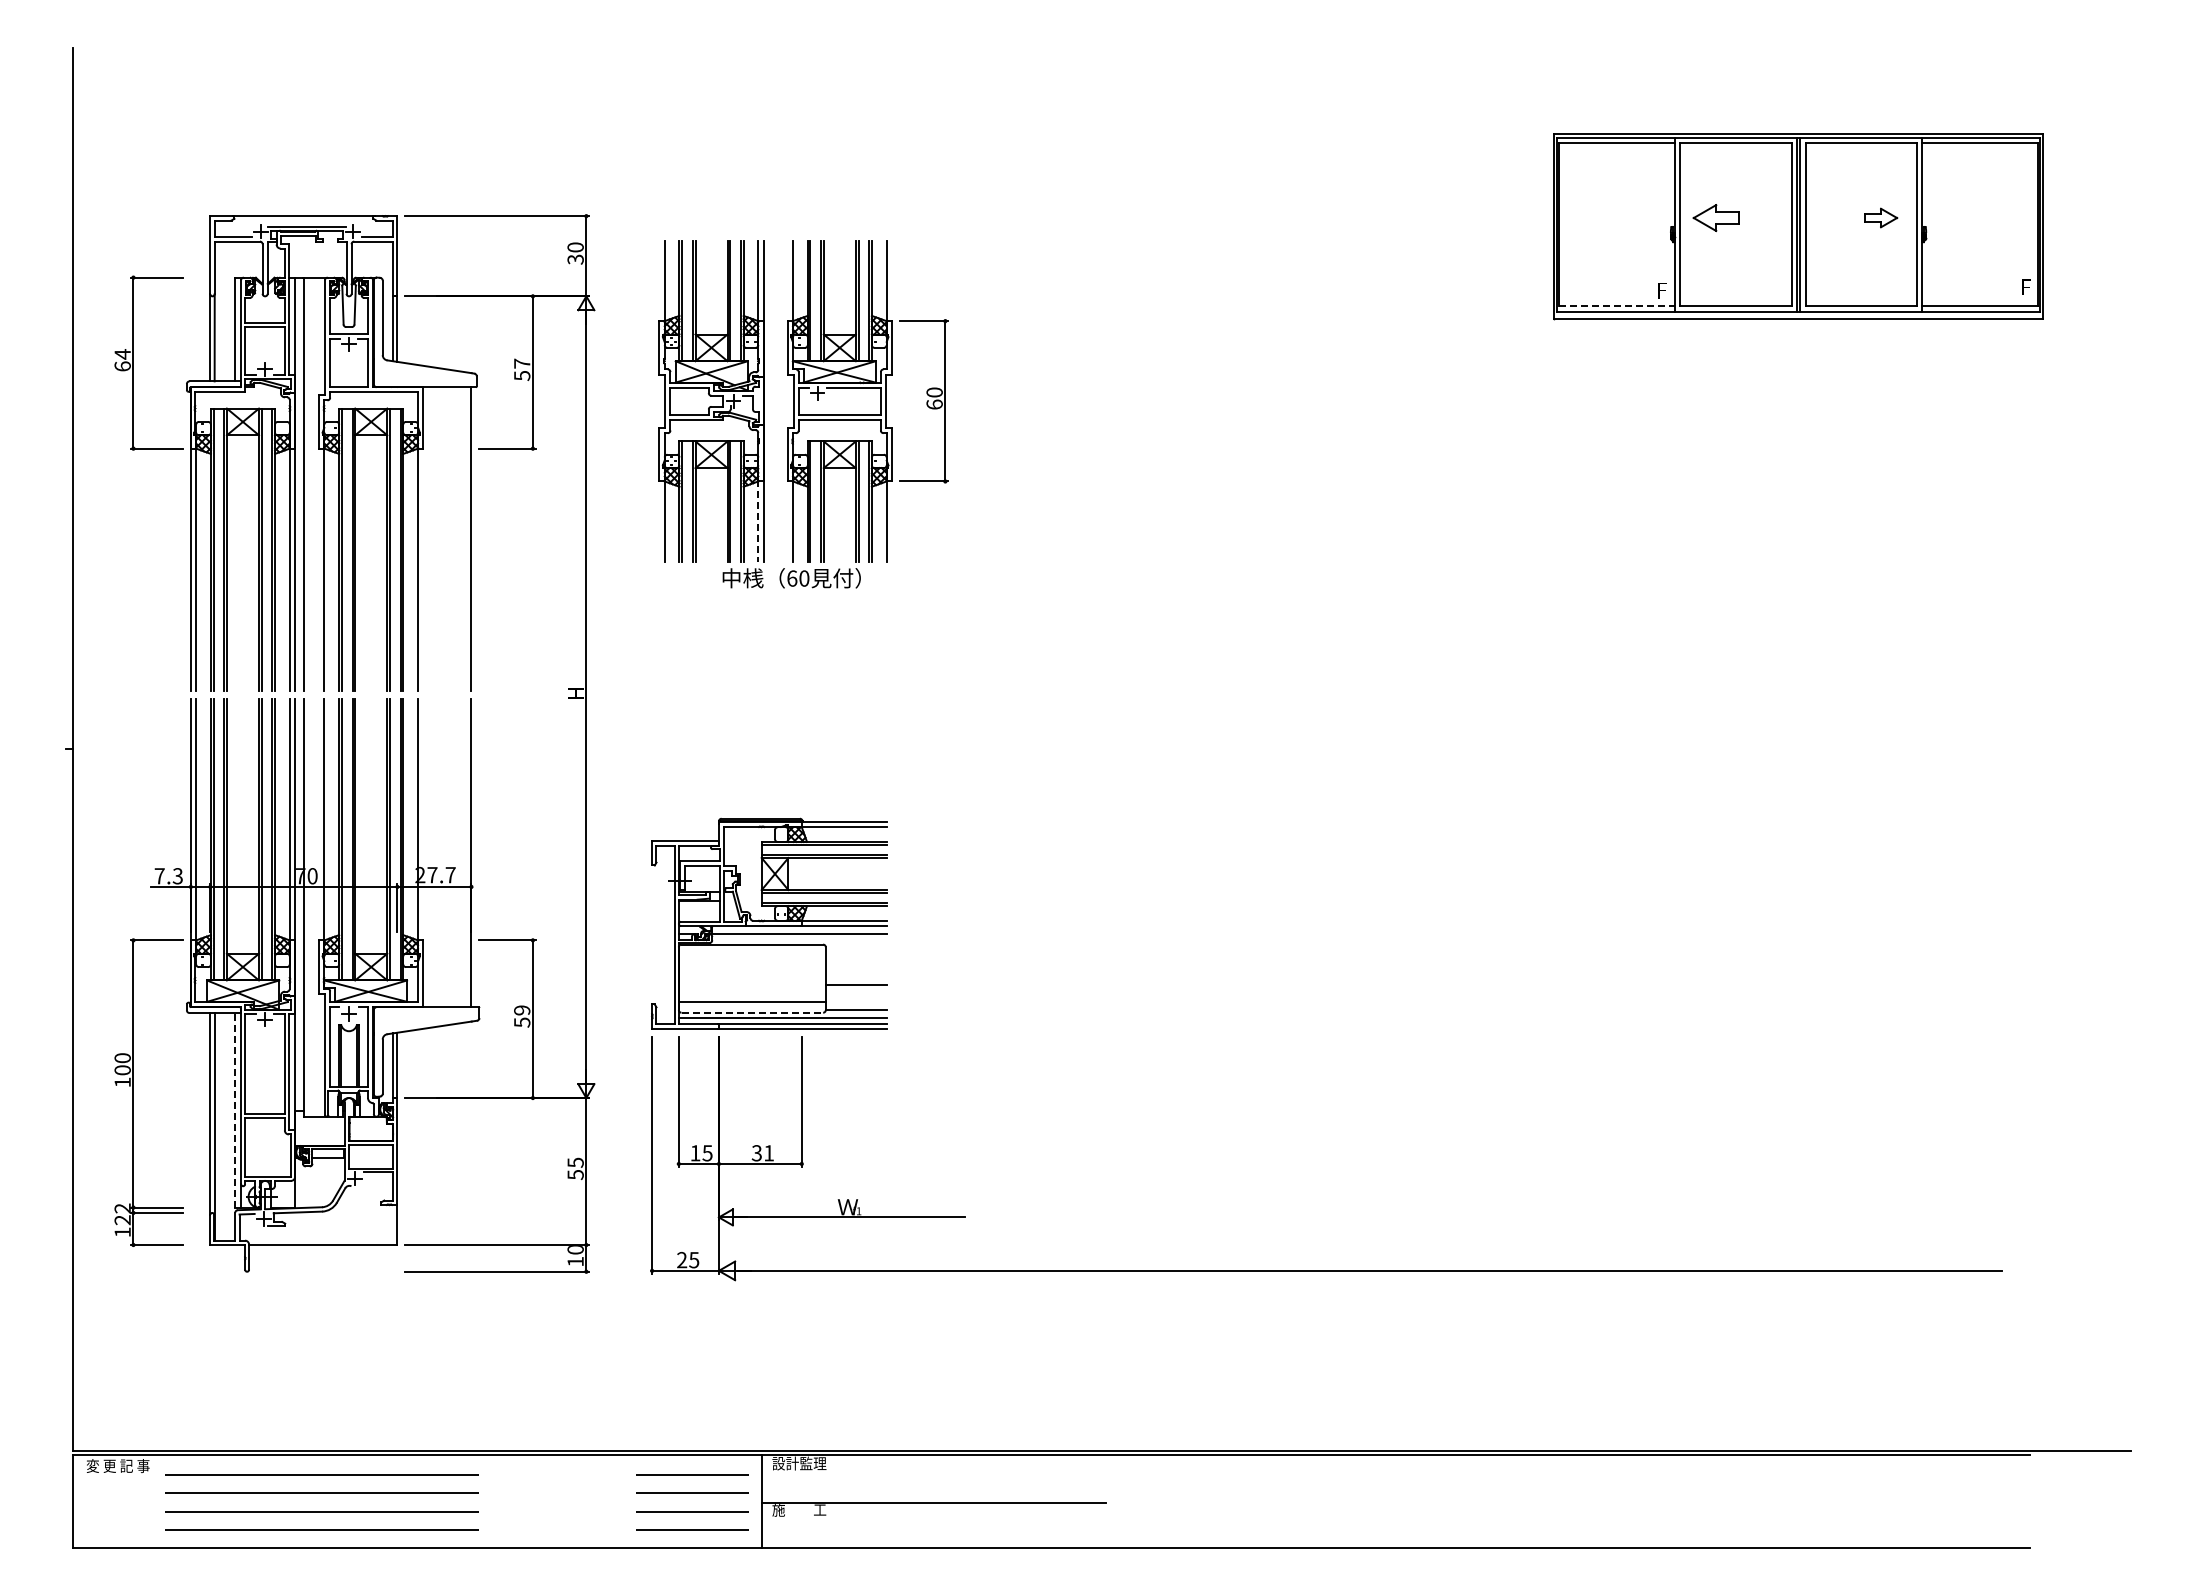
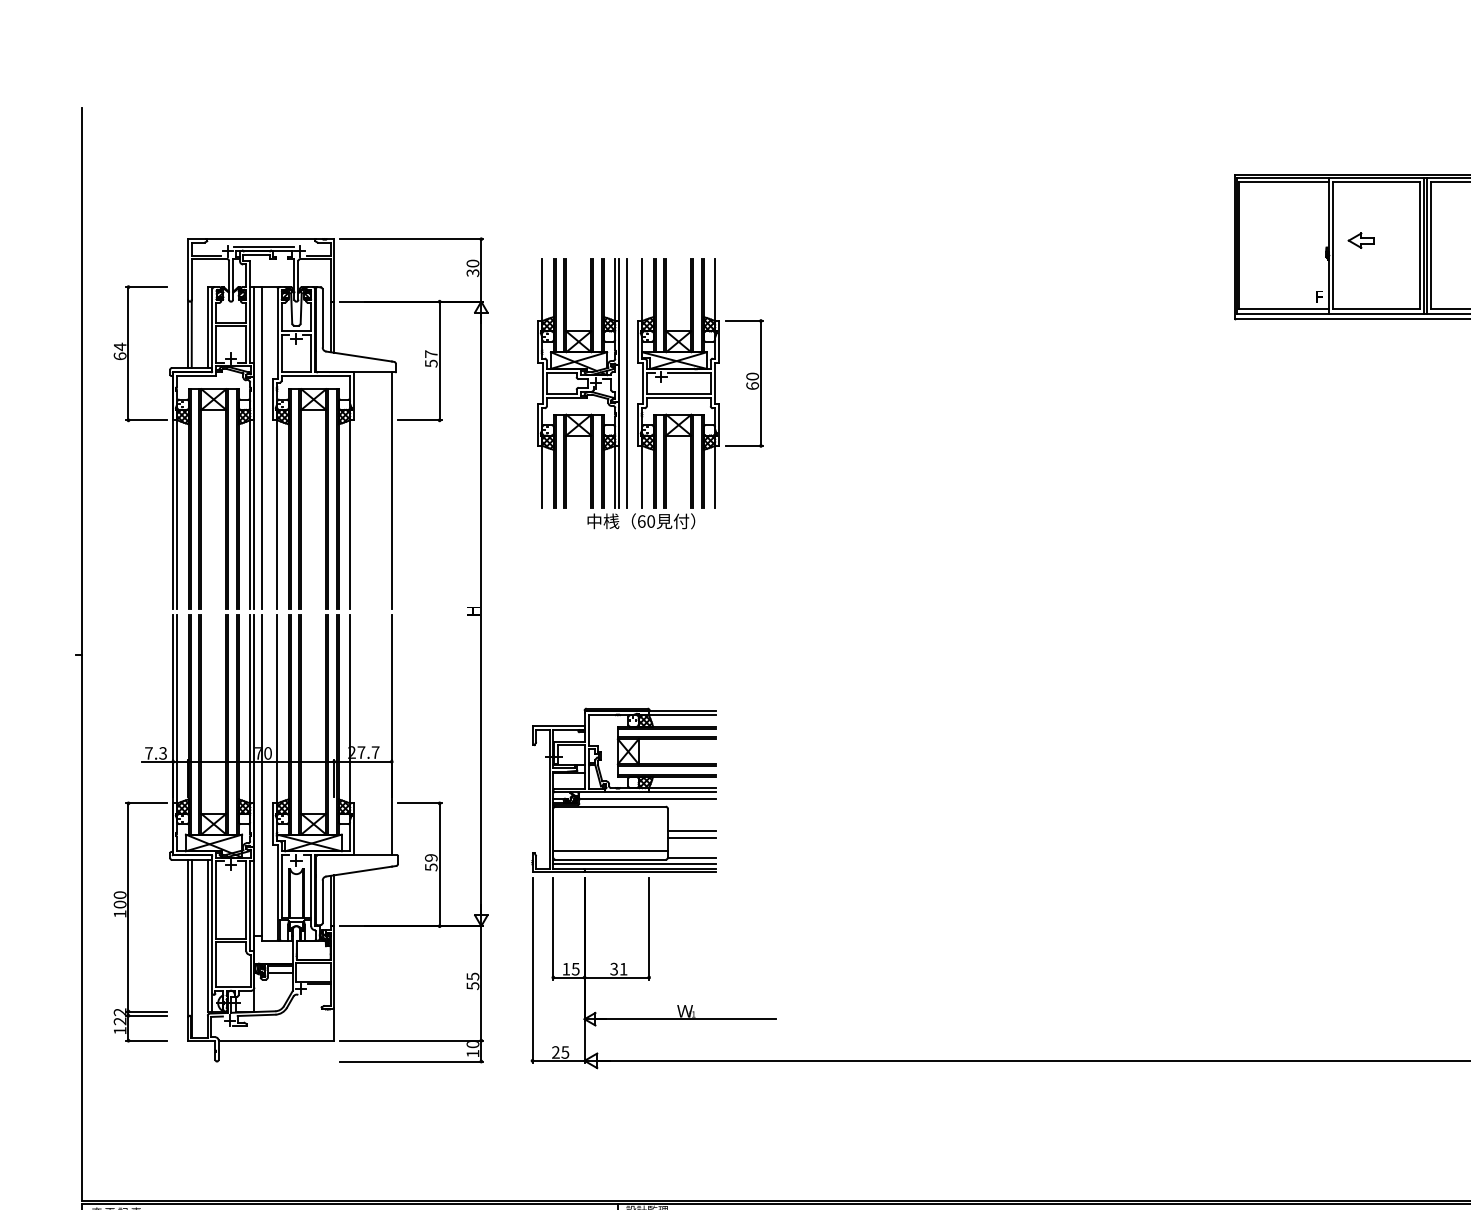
part: (1715, 217) -> (1360, 240), size x0.71
line: (1616, 305) -> (1283, 308), dashed -> solid
line: (773, 400) -> (627, 382), added
line: (758, 520) -> (615, 476), dashed -> solid
line: (856, 975) -> (691, 830), added
line: (752, 1012) -> (610, 859), dashed -> solid
line: (235, 1109) -> (207, 935), dashed -> solid

